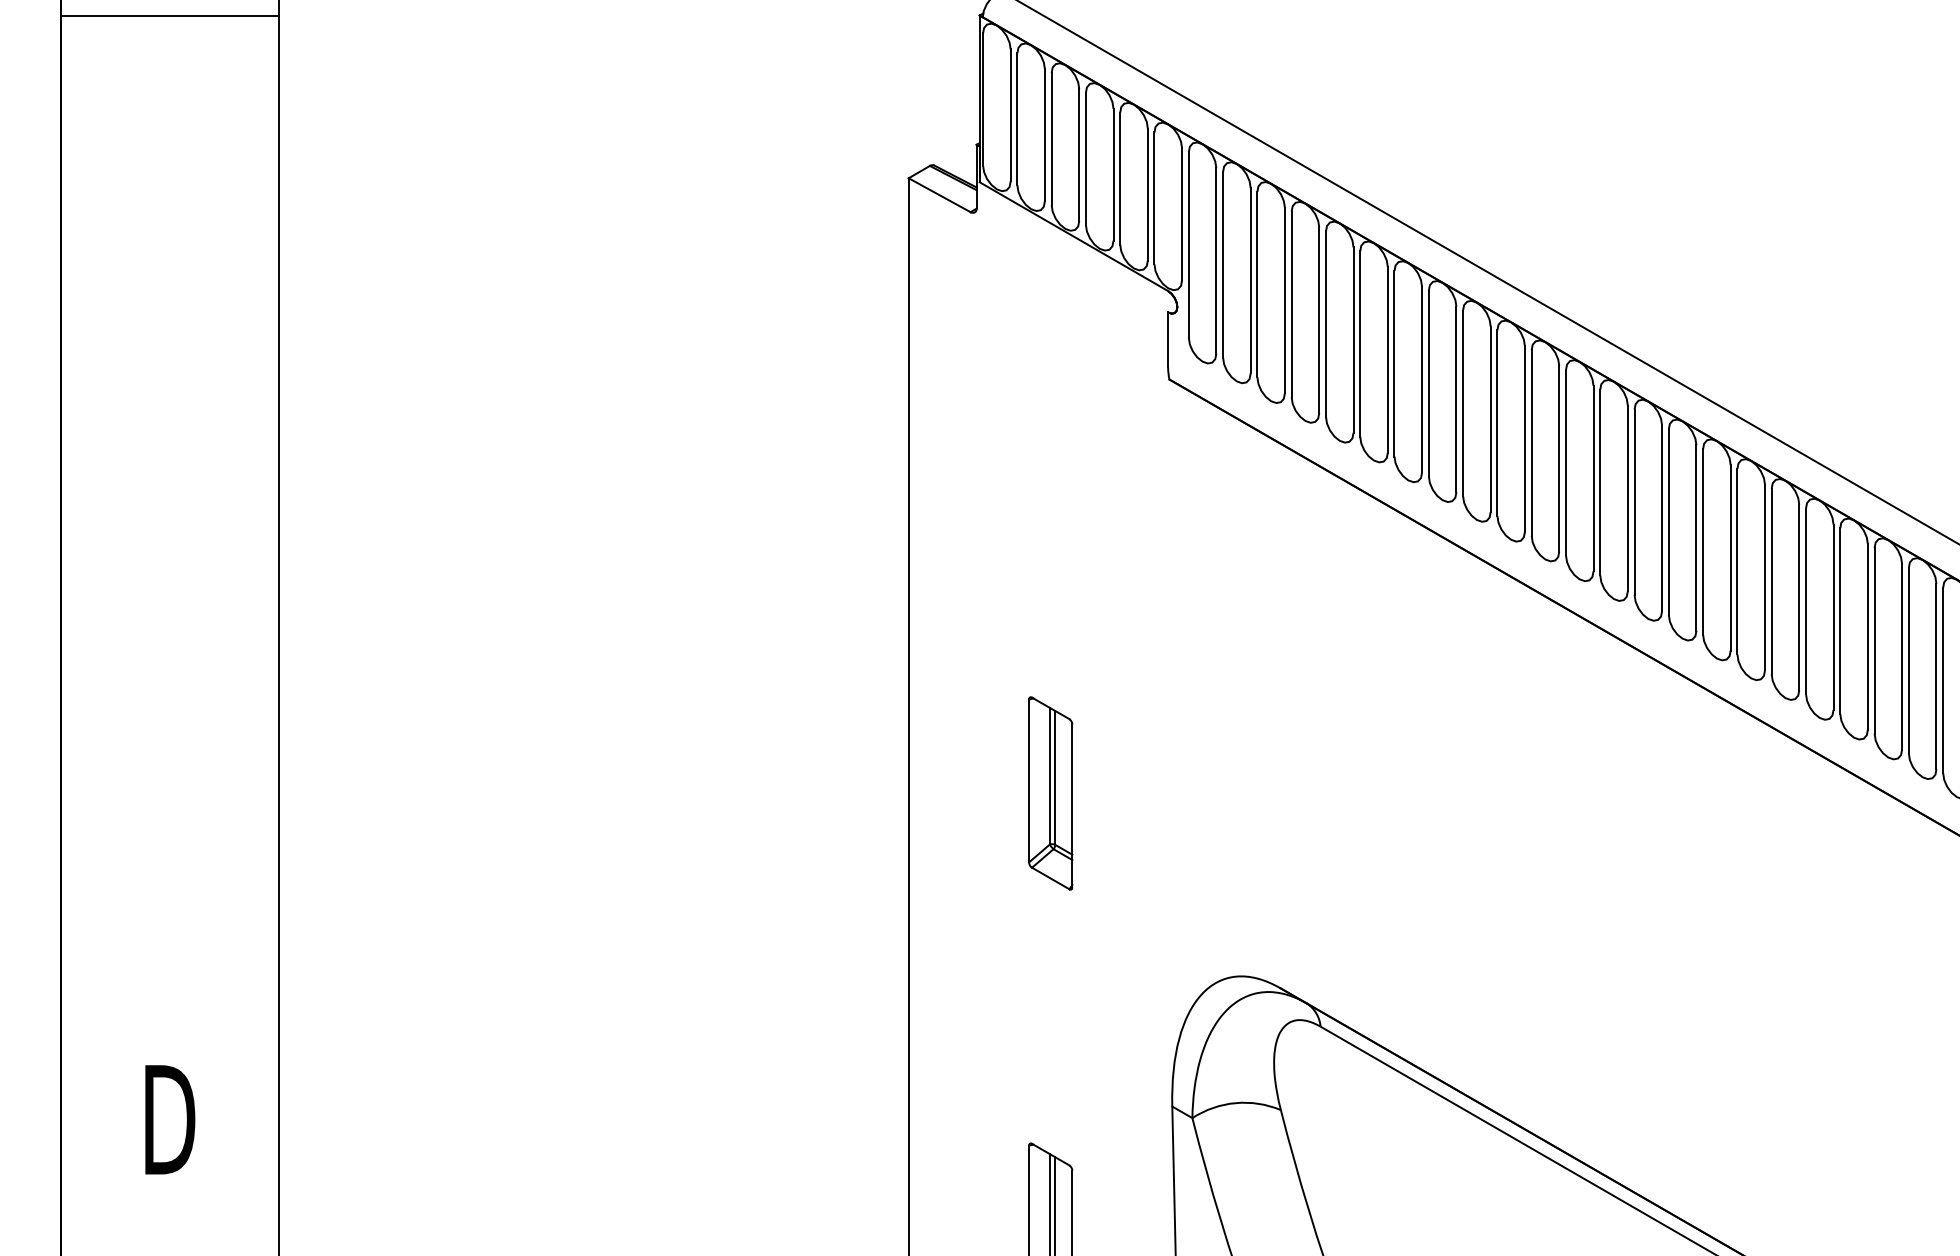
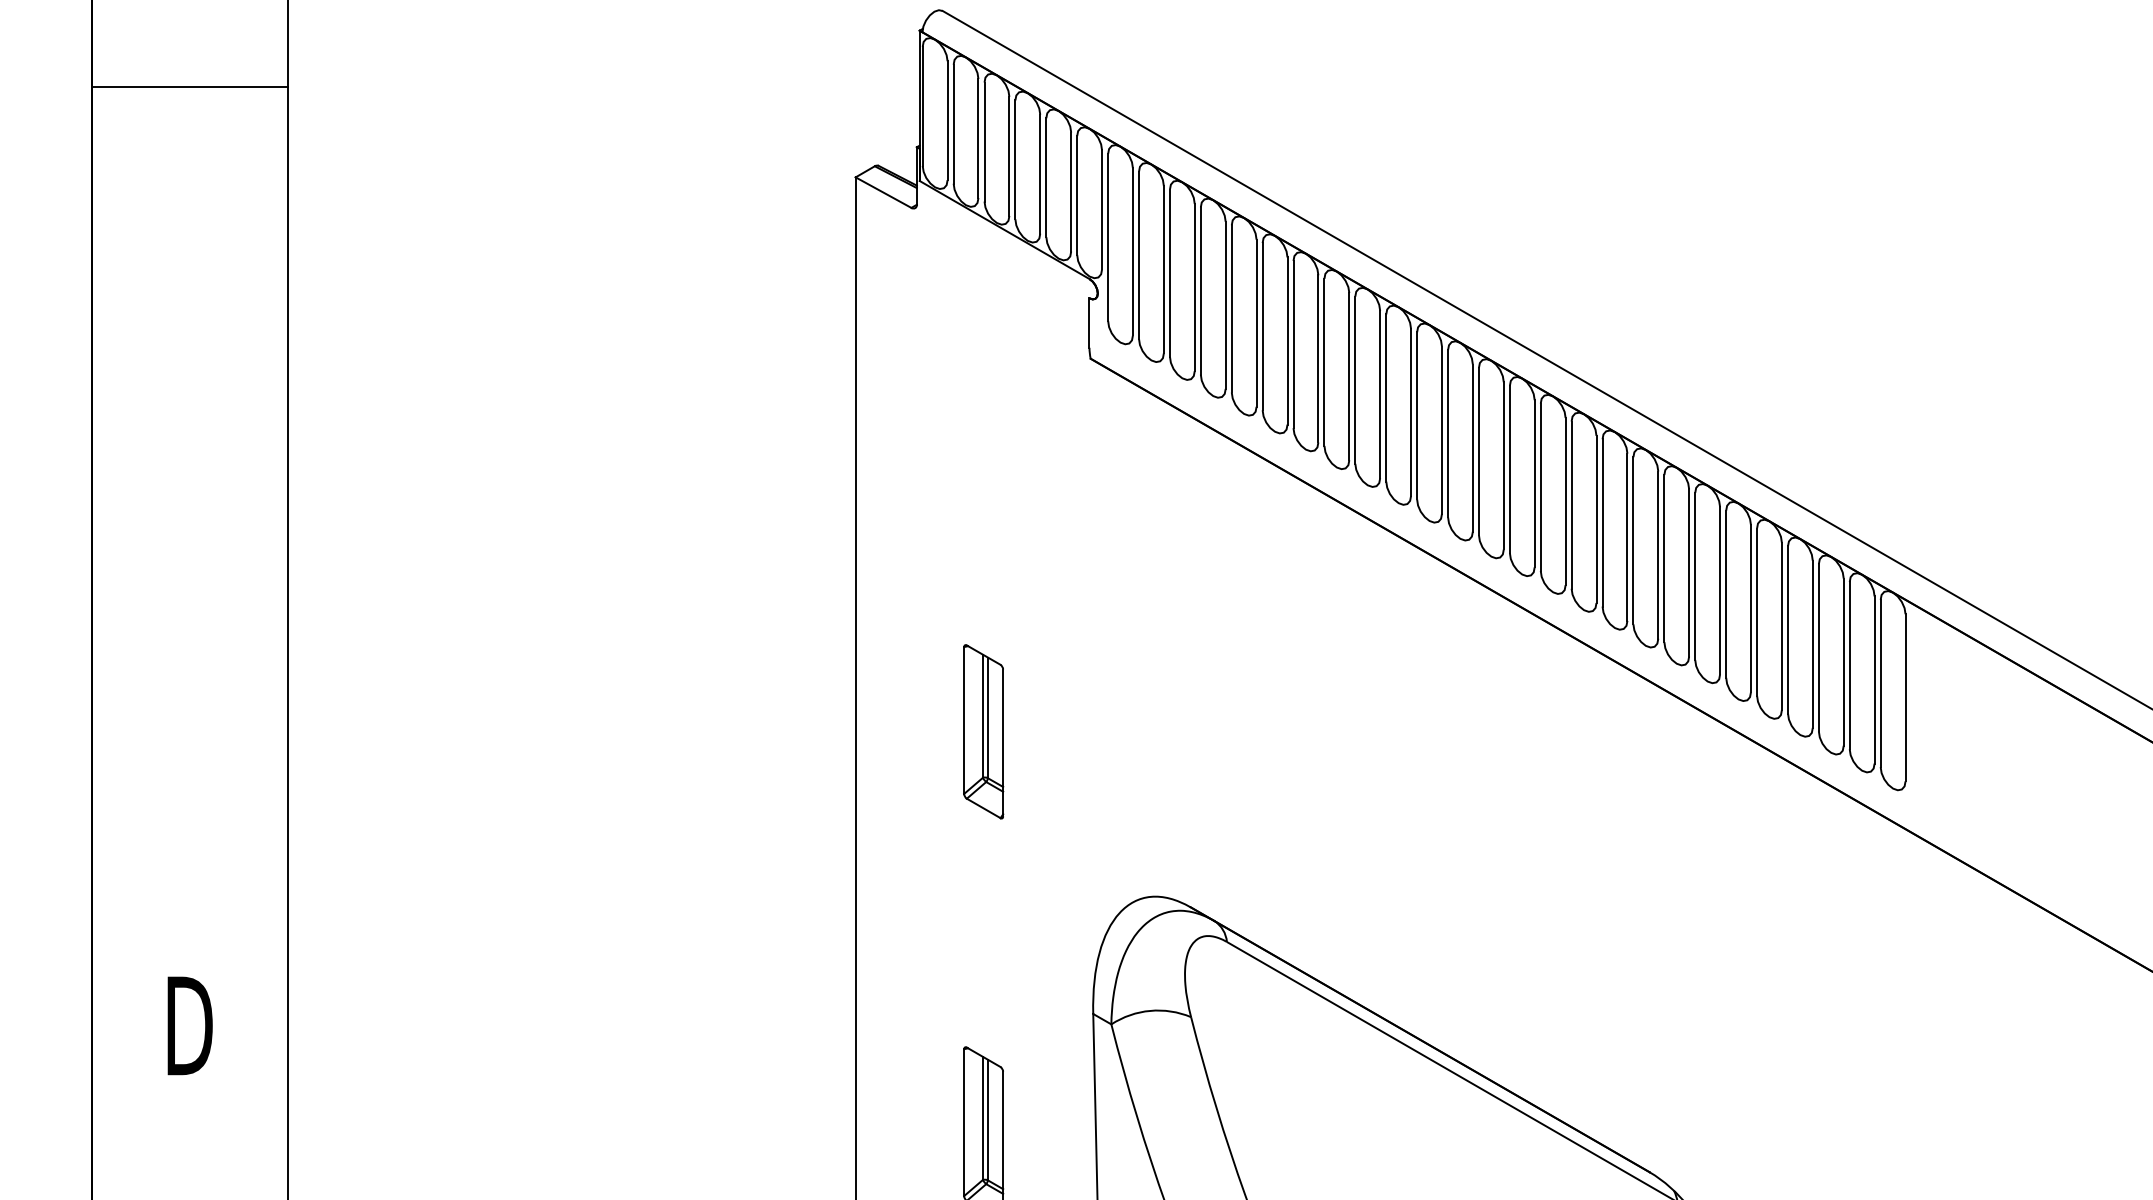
line: (169, 15) -> (189, 86), moved

